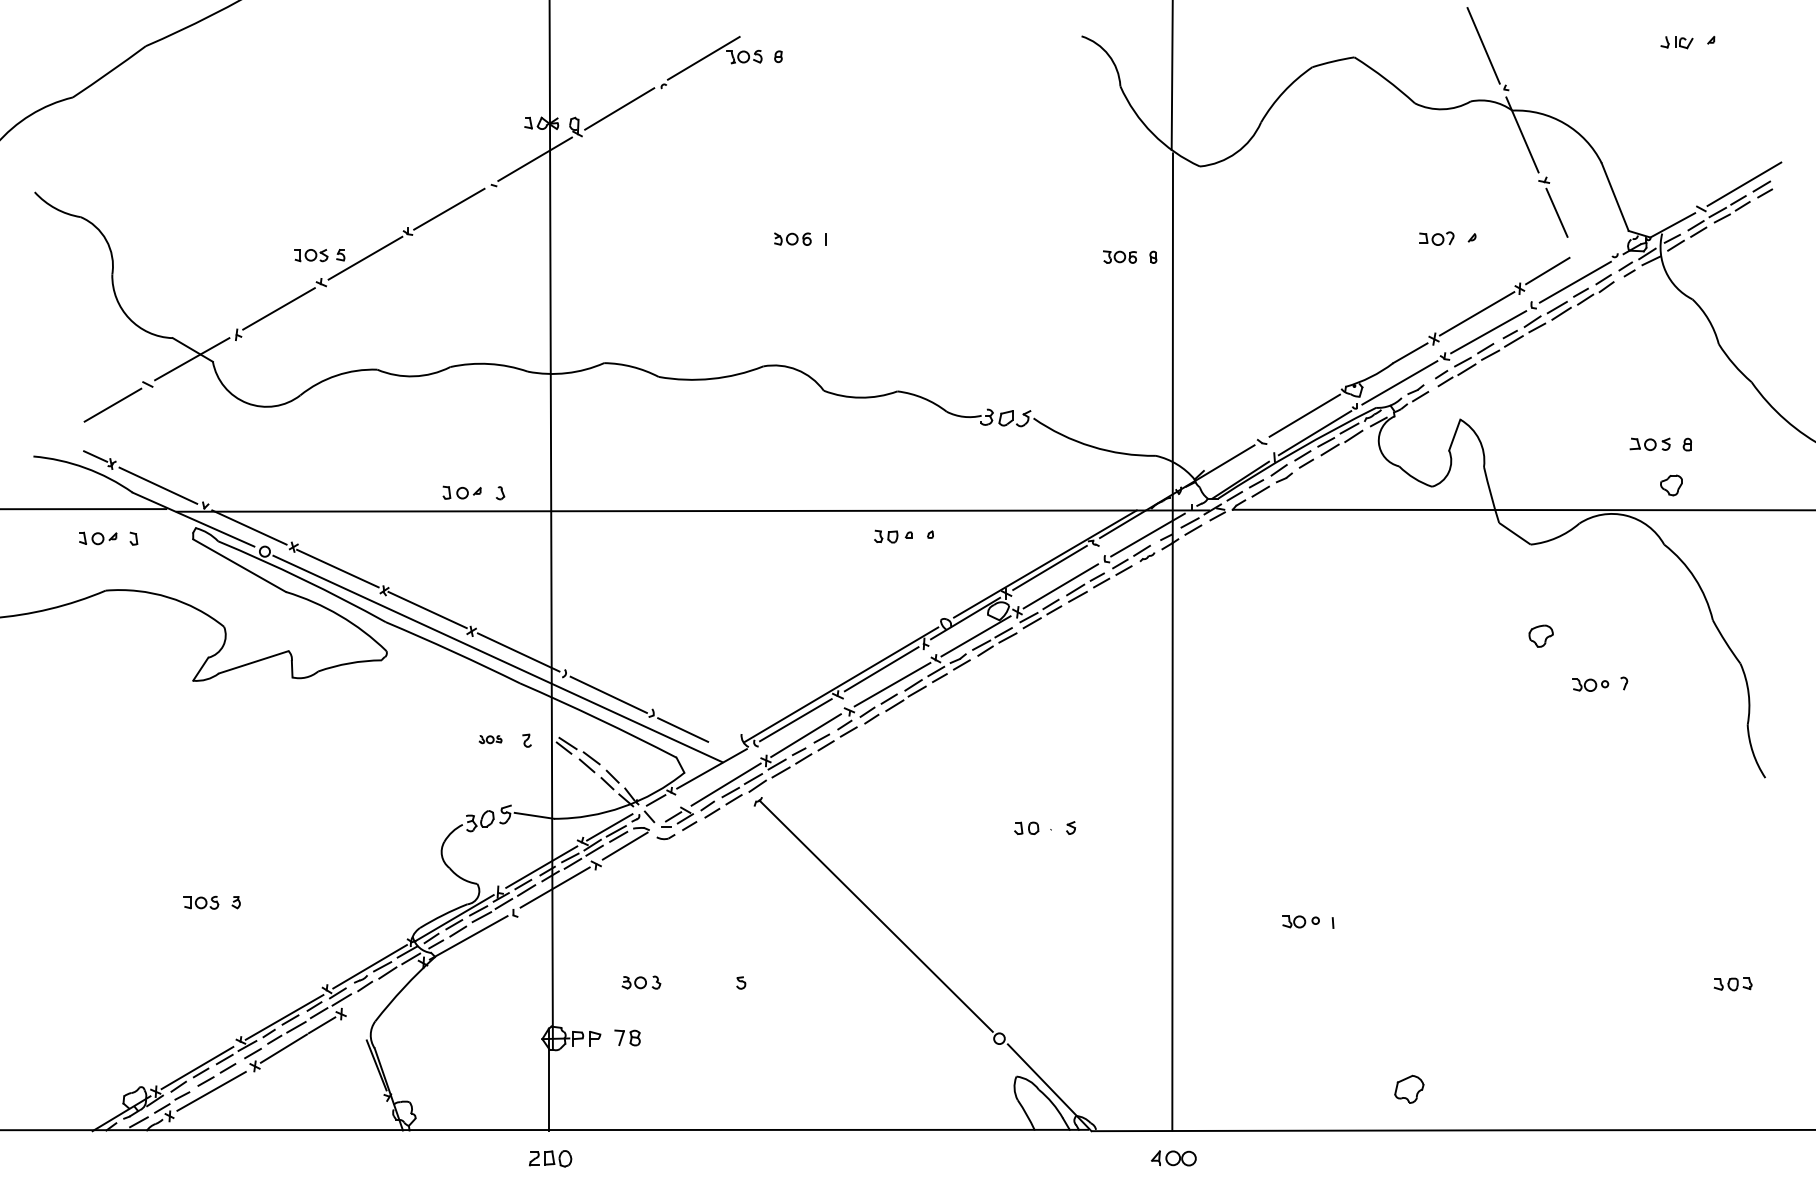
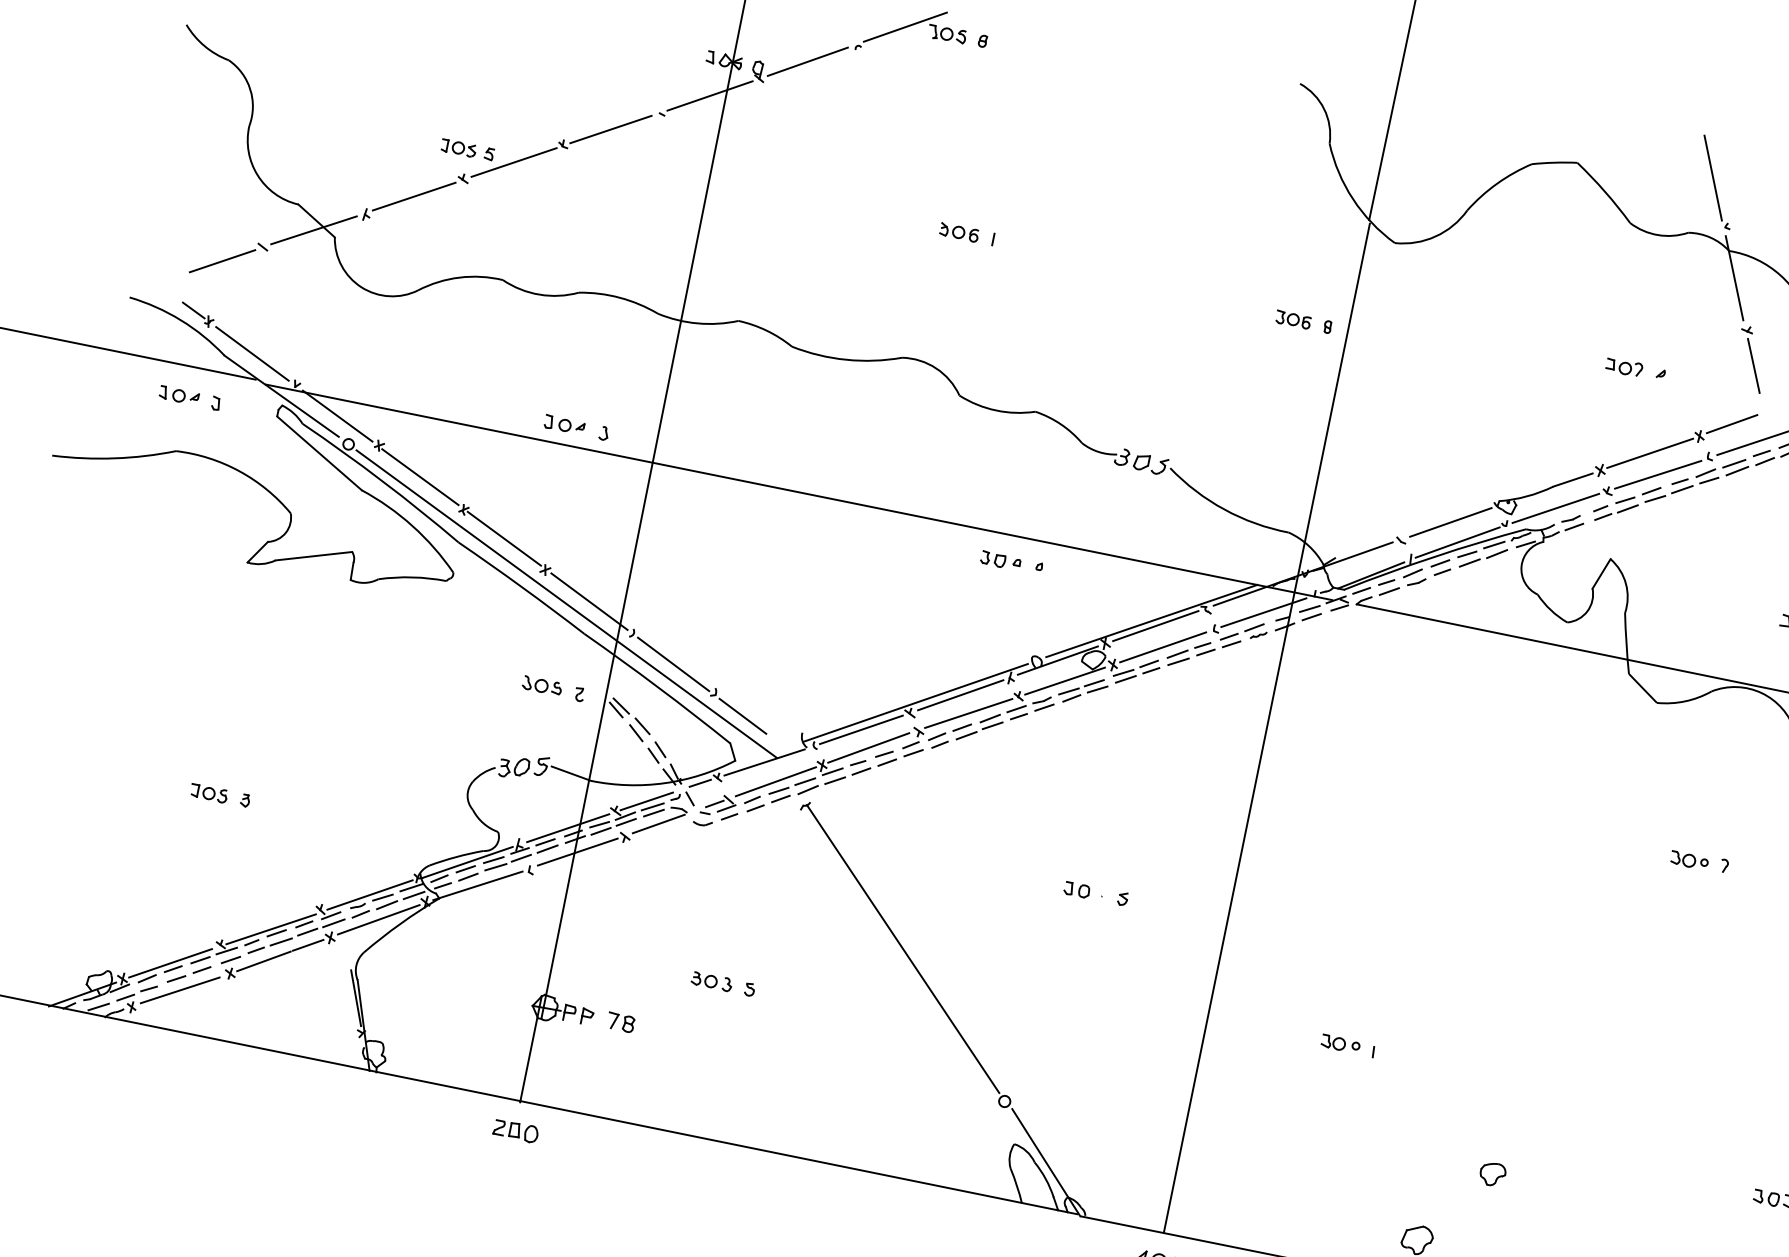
part: (1540, 635) -> (1492, 1173), moved
part: (490, 739) -> (542, 685), size x1.67
part: (641, 982) -> (711, 981), moved
line: (382, 987) -> (378, 919), added

